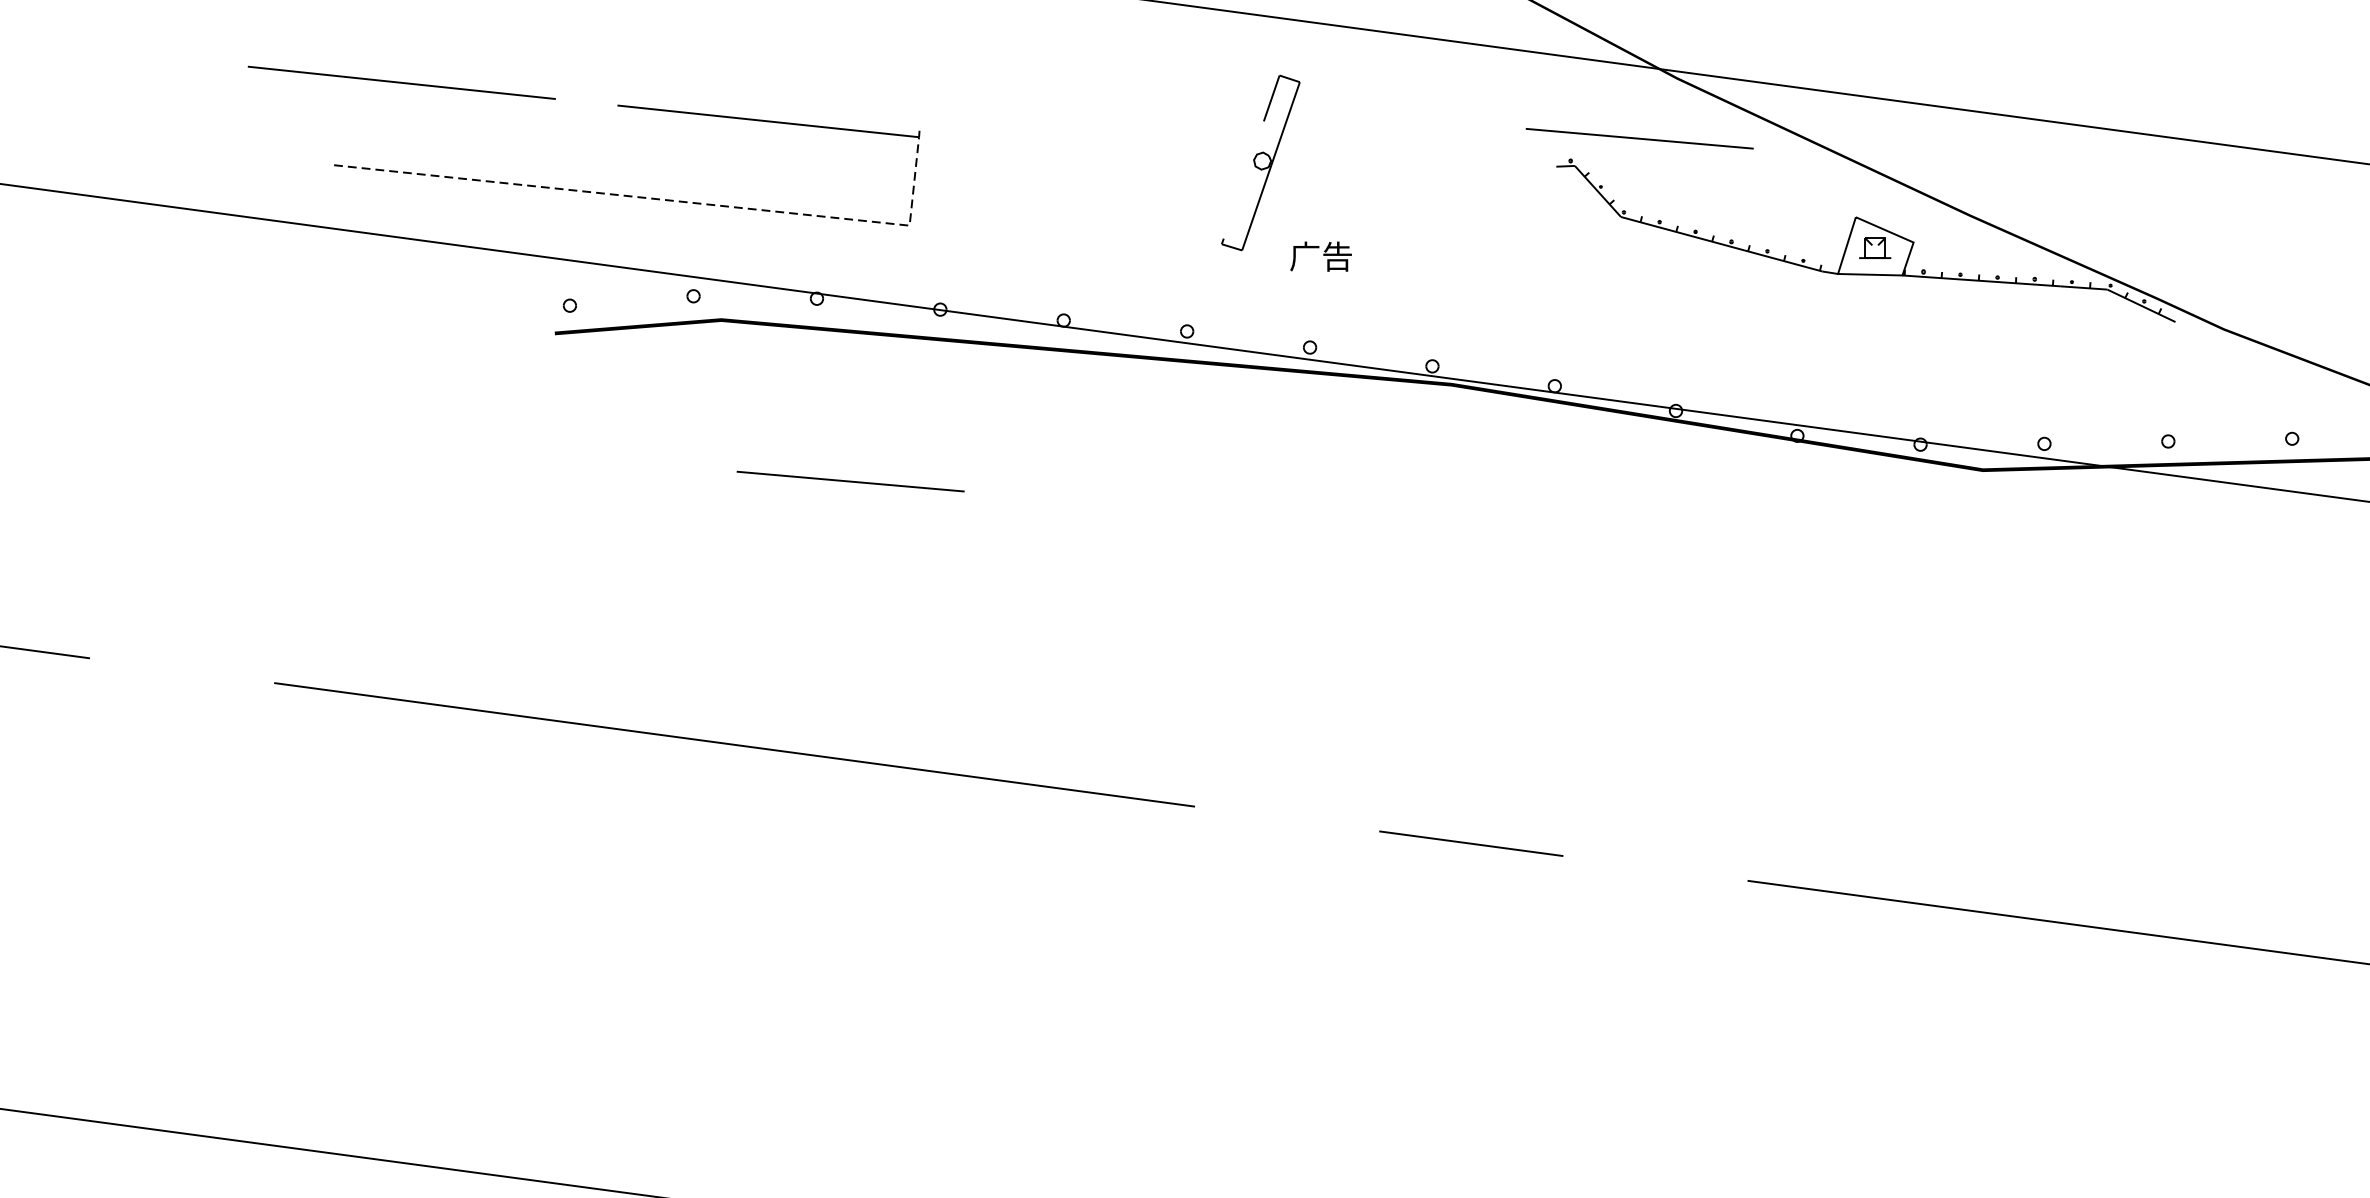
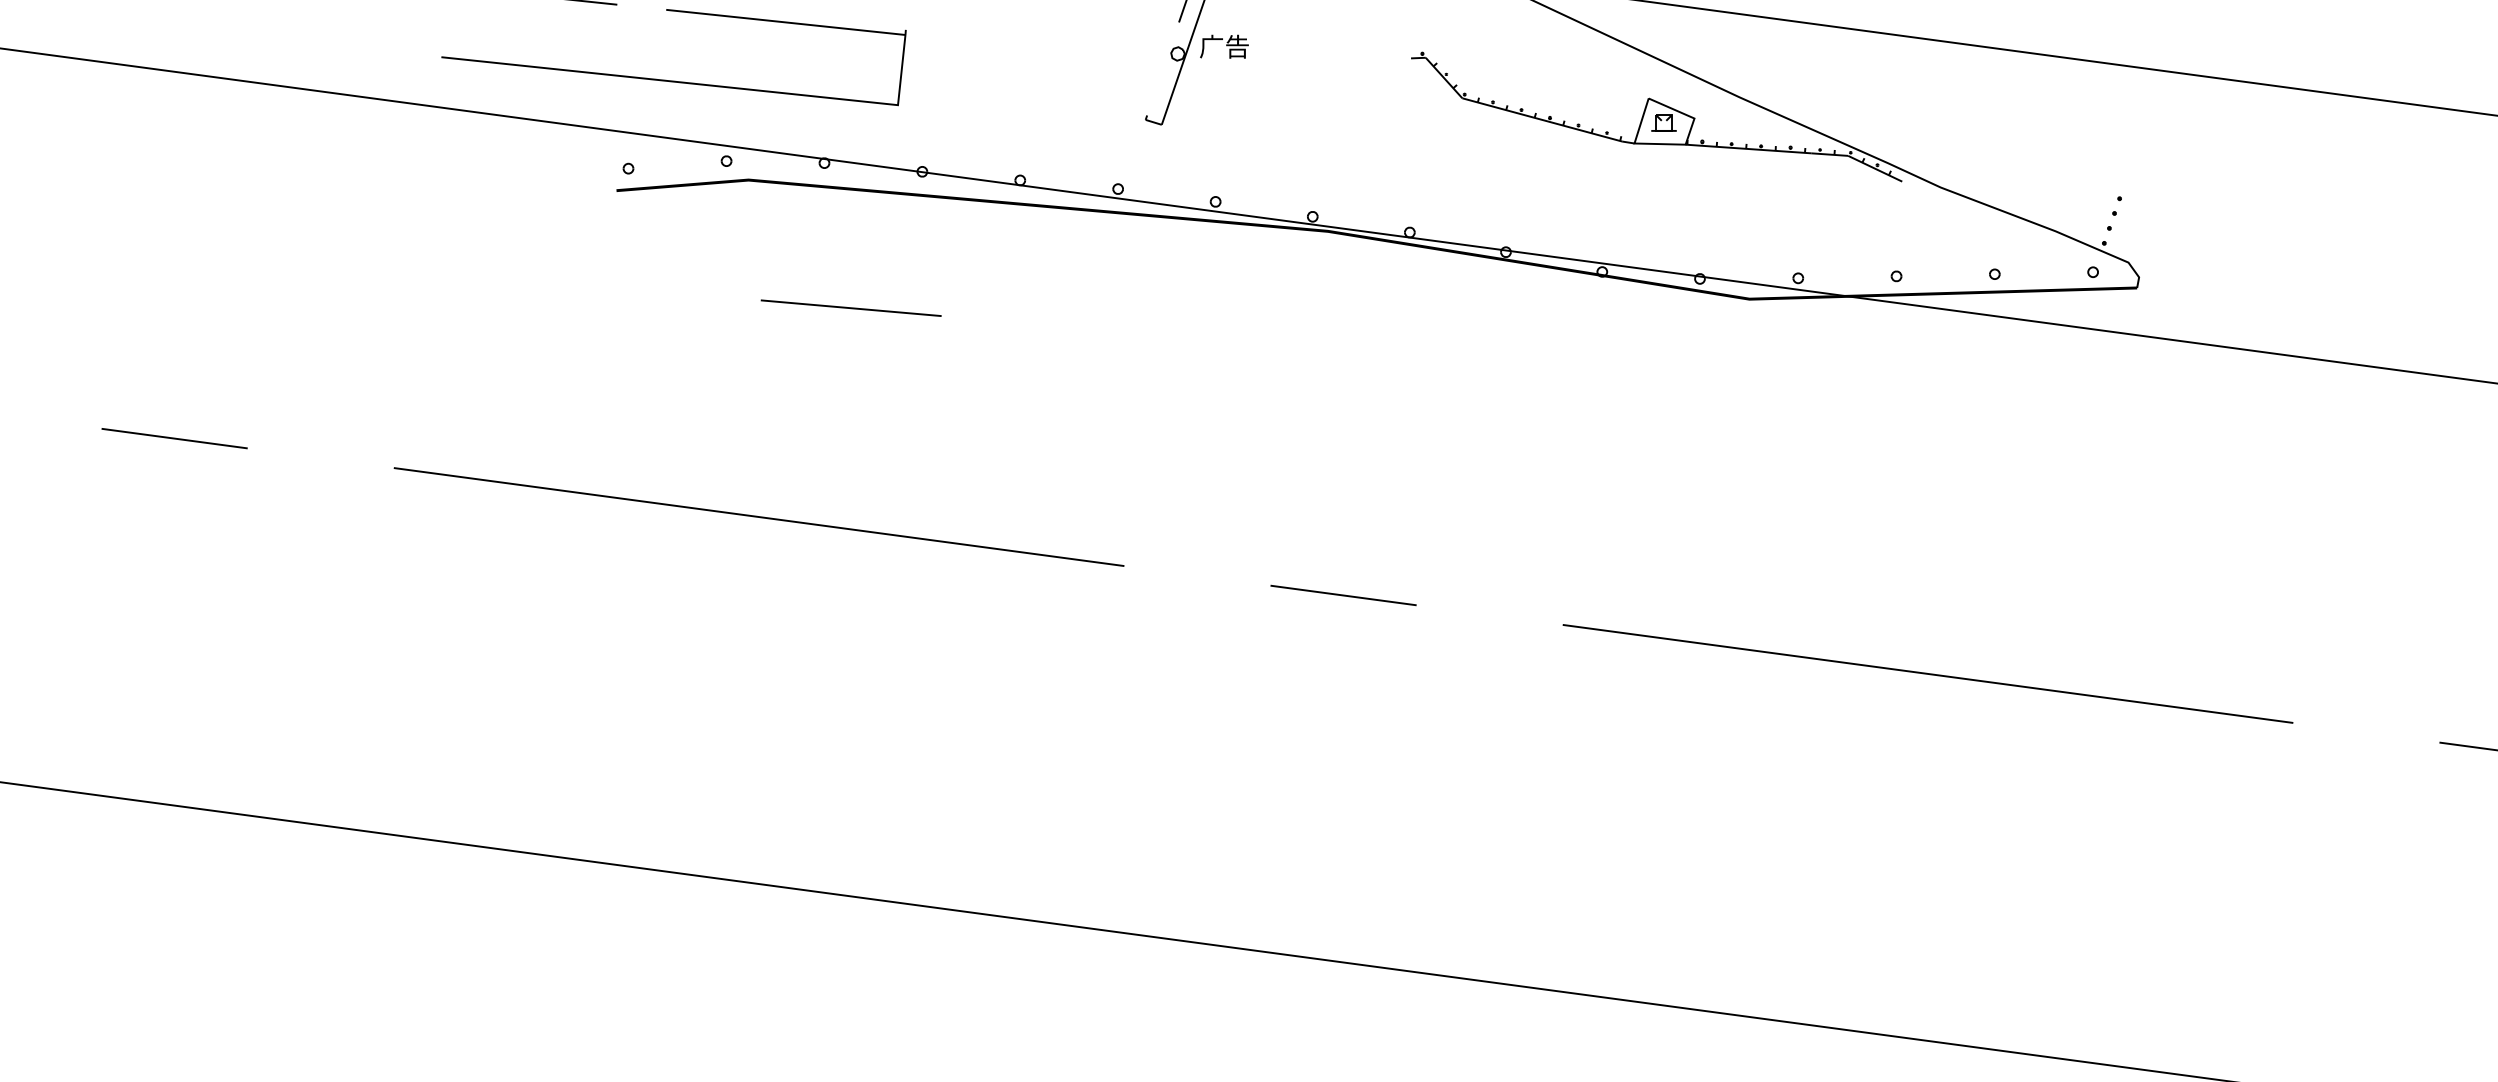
line: (1638, 137) -> (1476, 35), removed
line: (666, 199) -> (705, 84), dashed -> solid
text: (1321, 256) -> (1224, 46), moved

